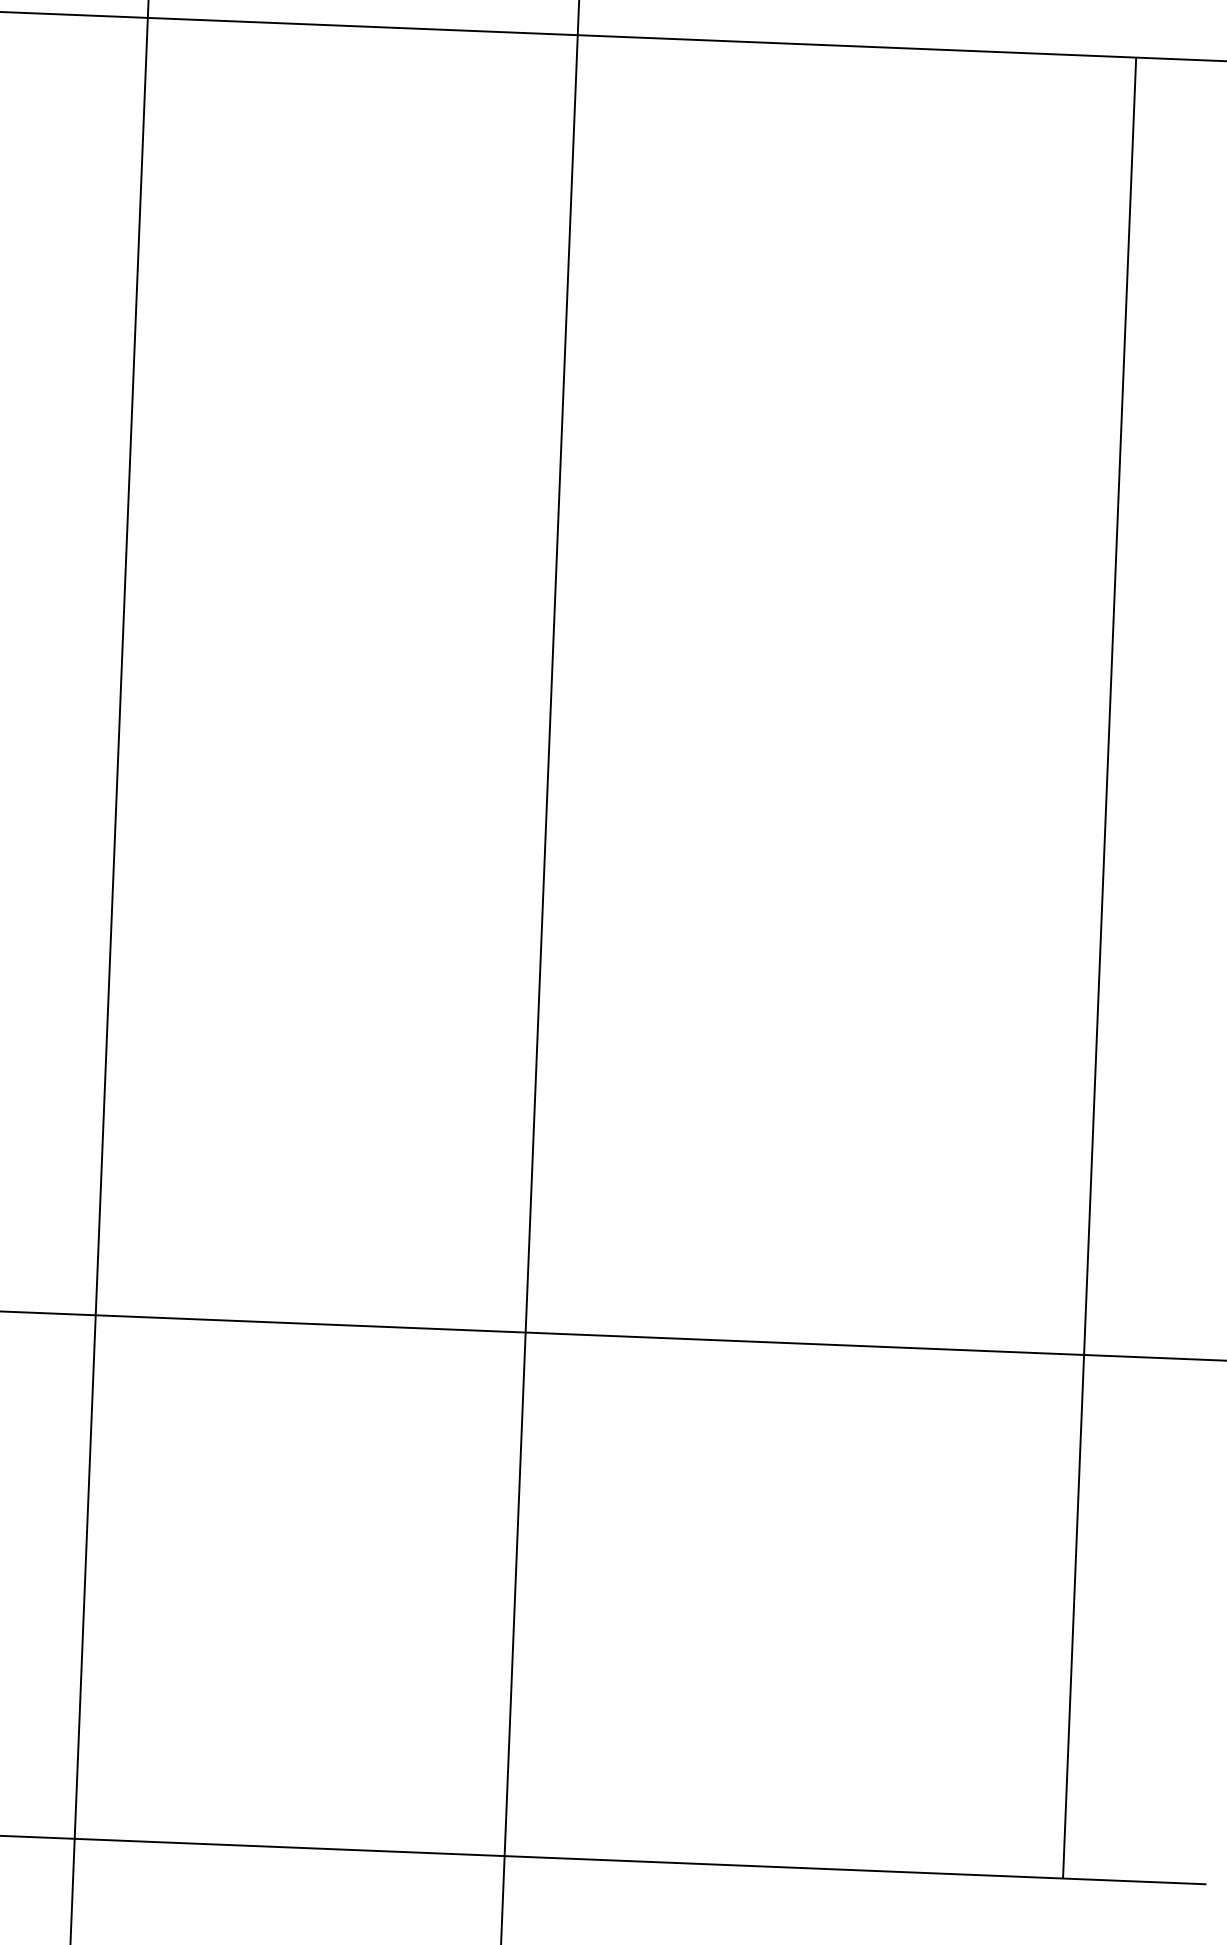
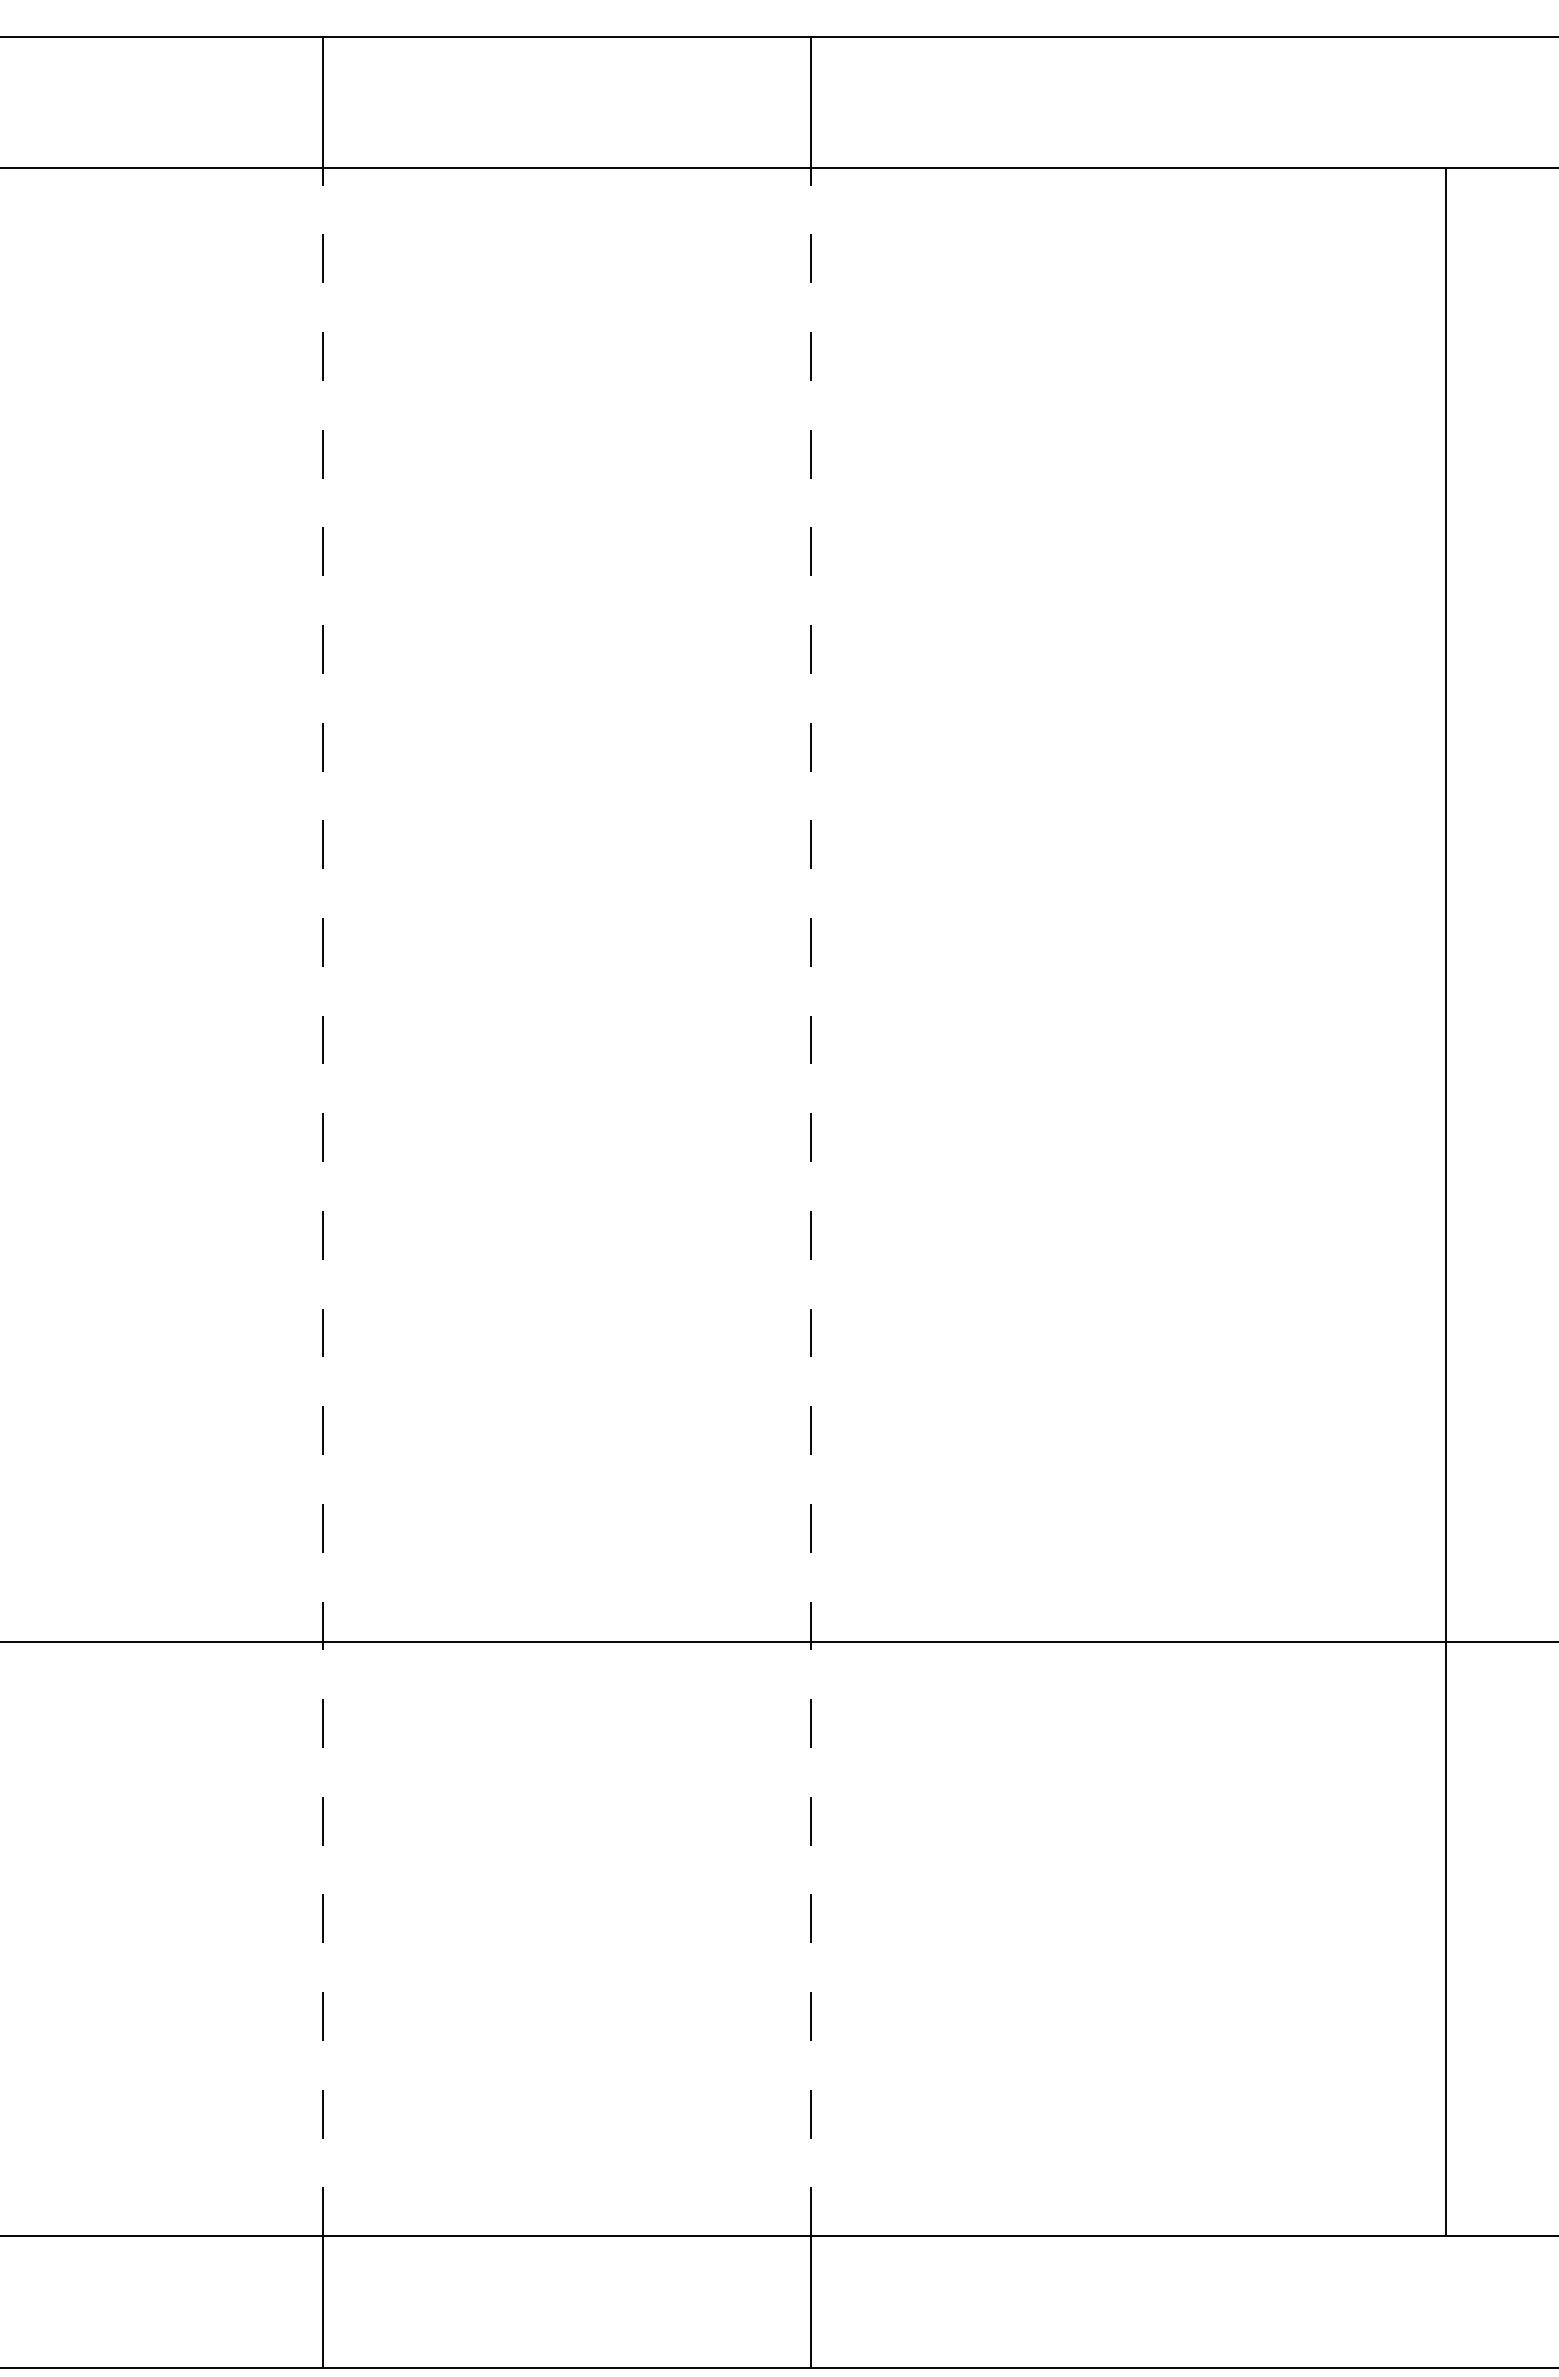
line: (111, 927) -> (323, 1201), solid -> dashed
line: (541, 945) -> (811, 1201), solid -> dashed

